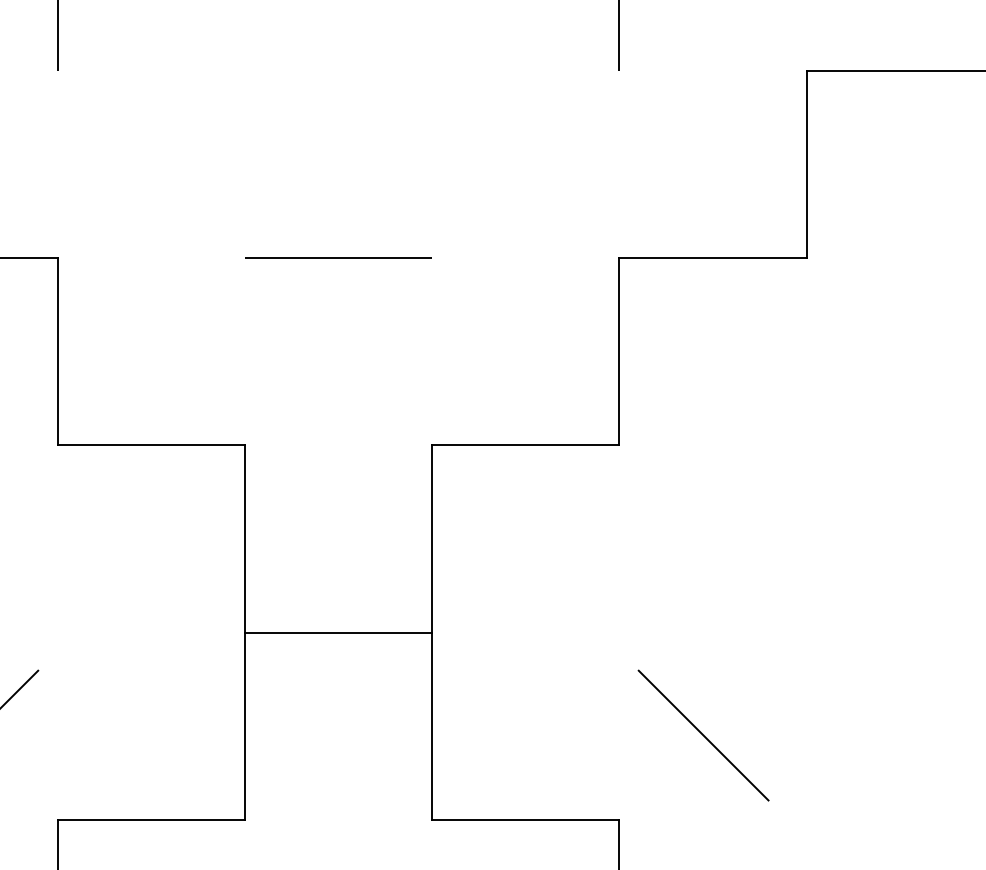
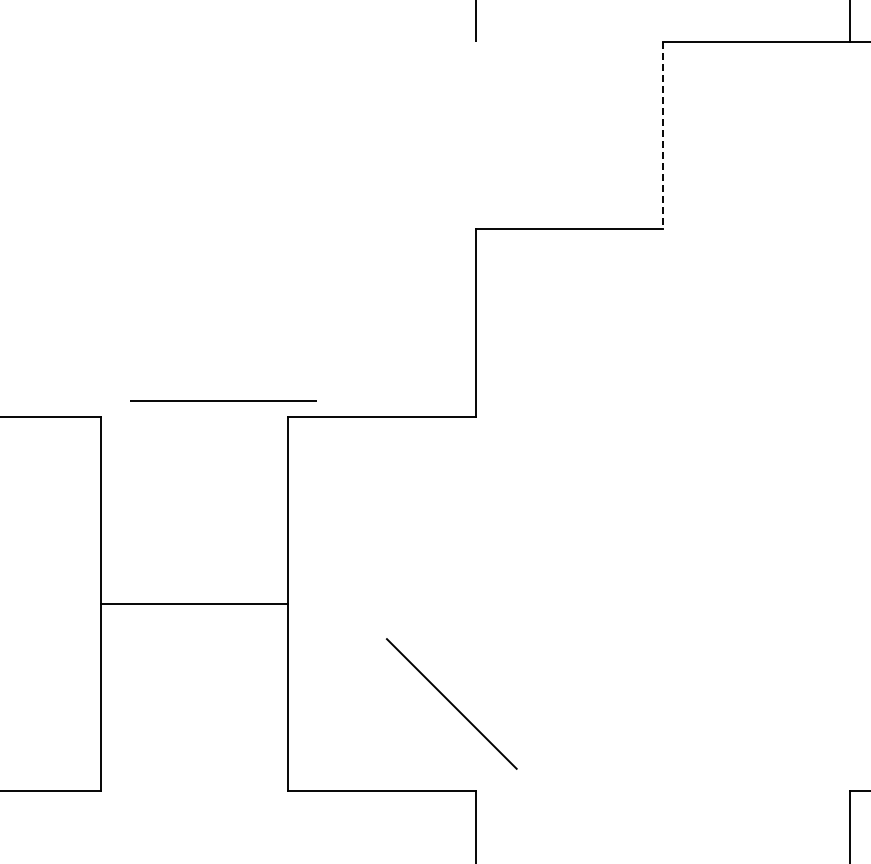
line: (806, 164) -> (662, 135), solid -> dashed
line: (338, 257) -> (223, 400), moved
line: (703, 735) -> (451, 703), moved

